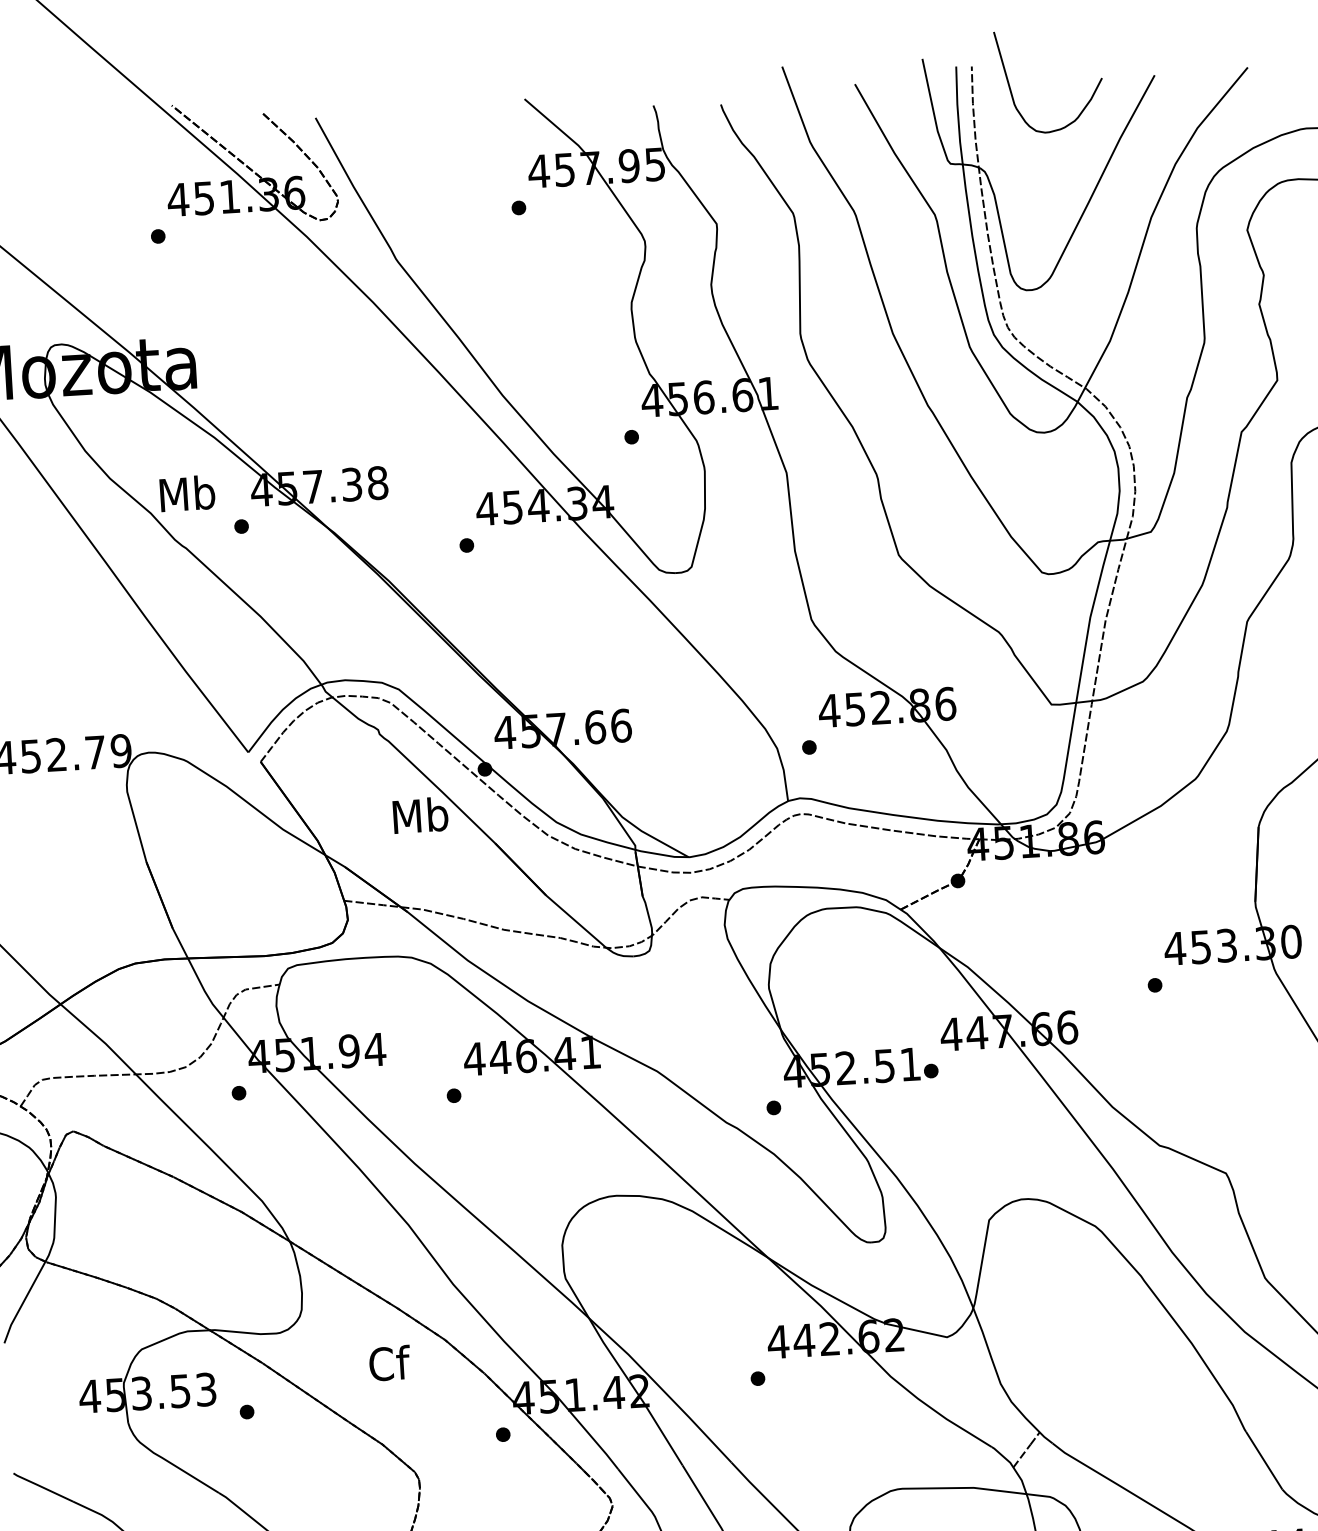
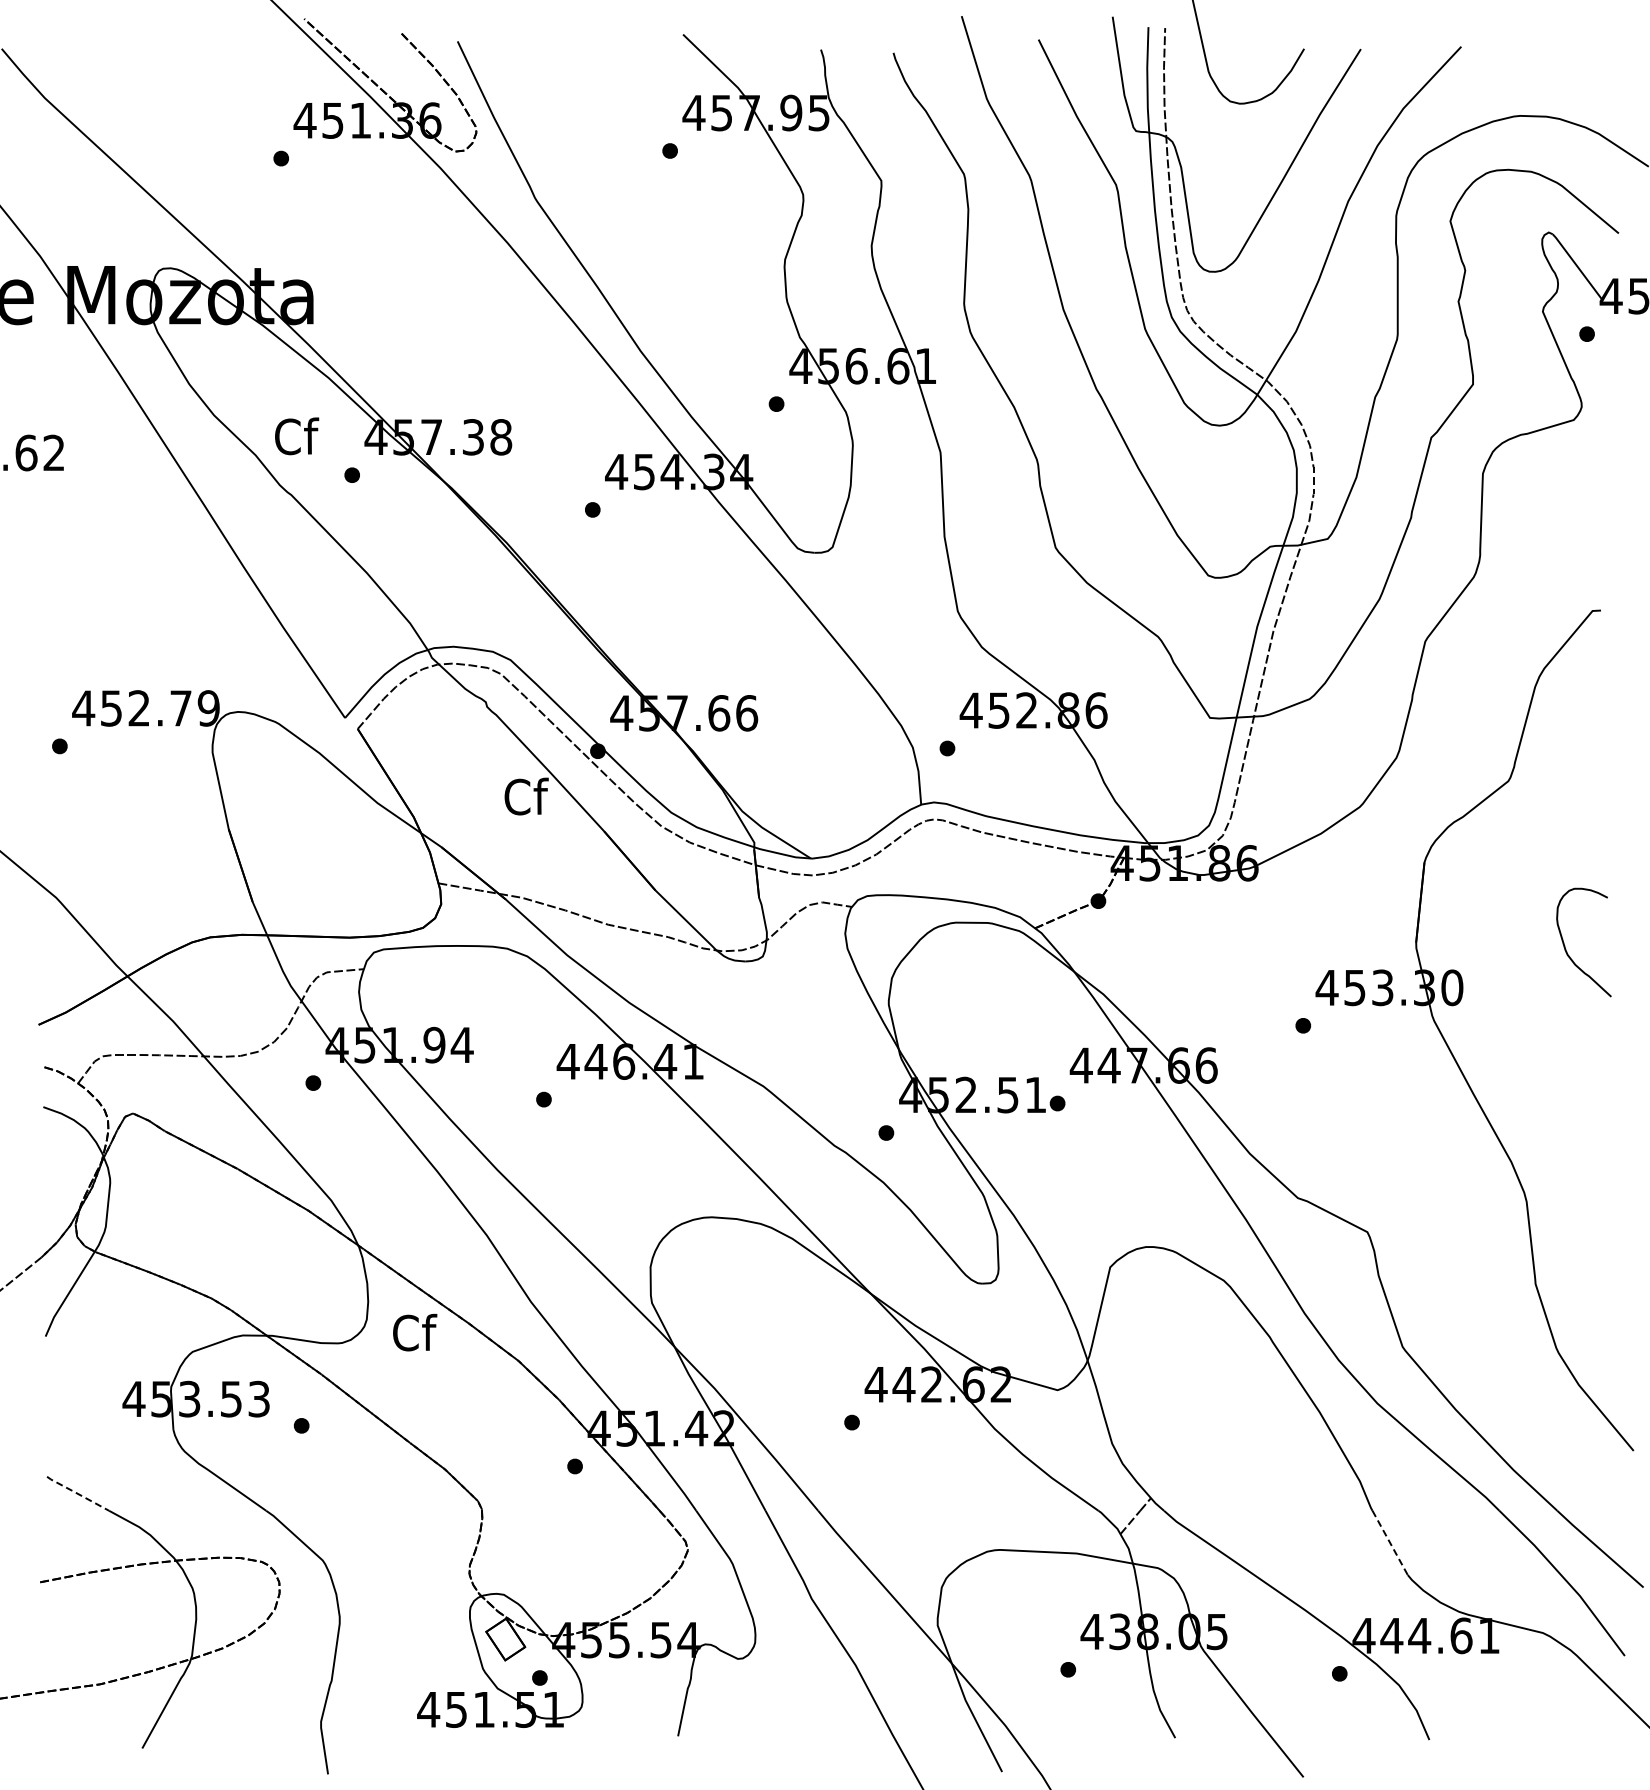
text: (187, 493) -> (296, 436), Mb -> Cf
text: (420, 815) -> (525, 796), Mb -> Cf
text: (390, 1363) -> (415, 1332), moved
line: (1264, 1460) -> (1390, 1542), solid -> dashed
line: (42, 1487) -> (77, 1493), solid -> dashed

